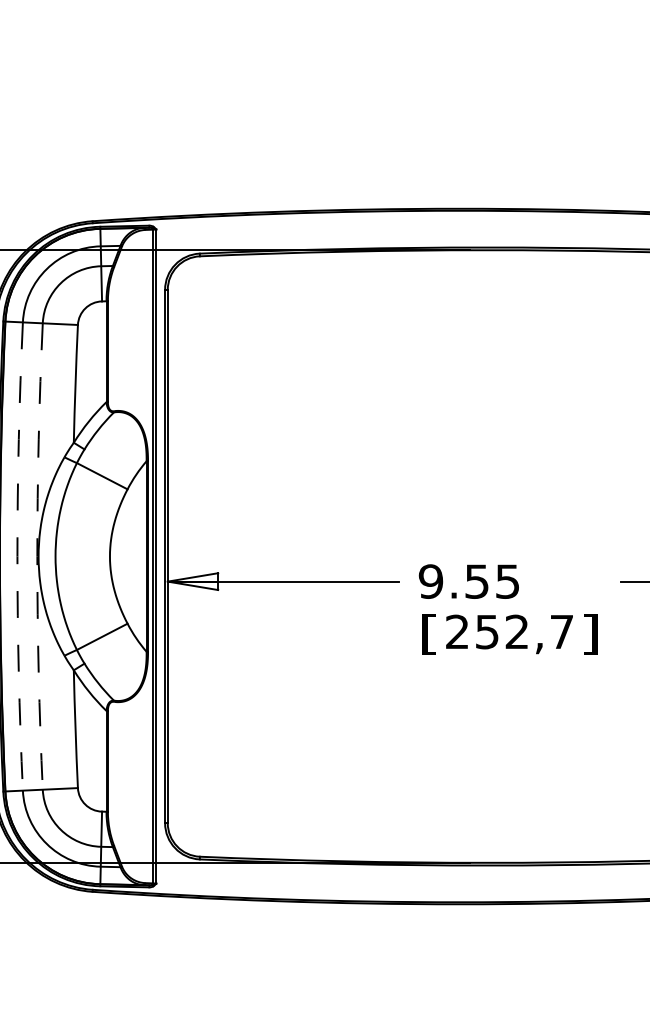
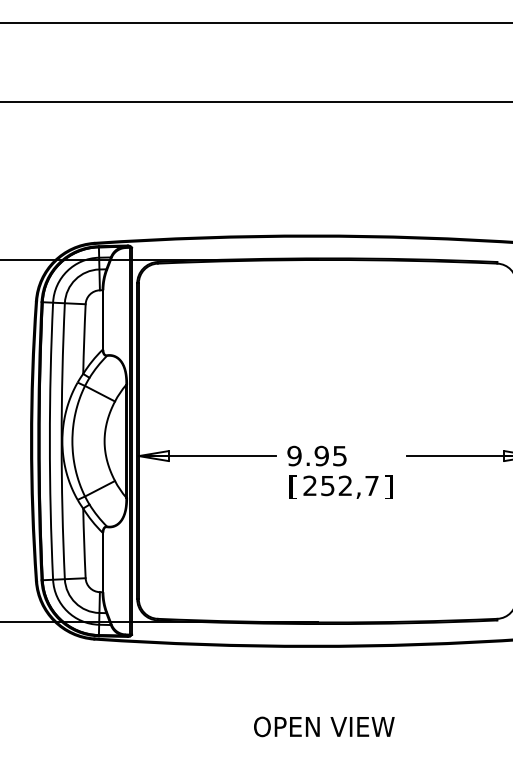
arc: (16, 556) -> (49, 441), dashed -> solid
arc: (37, 556) -> (61, 441), dashed -> solid
text: (476, 580) -> (321, 455), 9.55 -> 9.95

